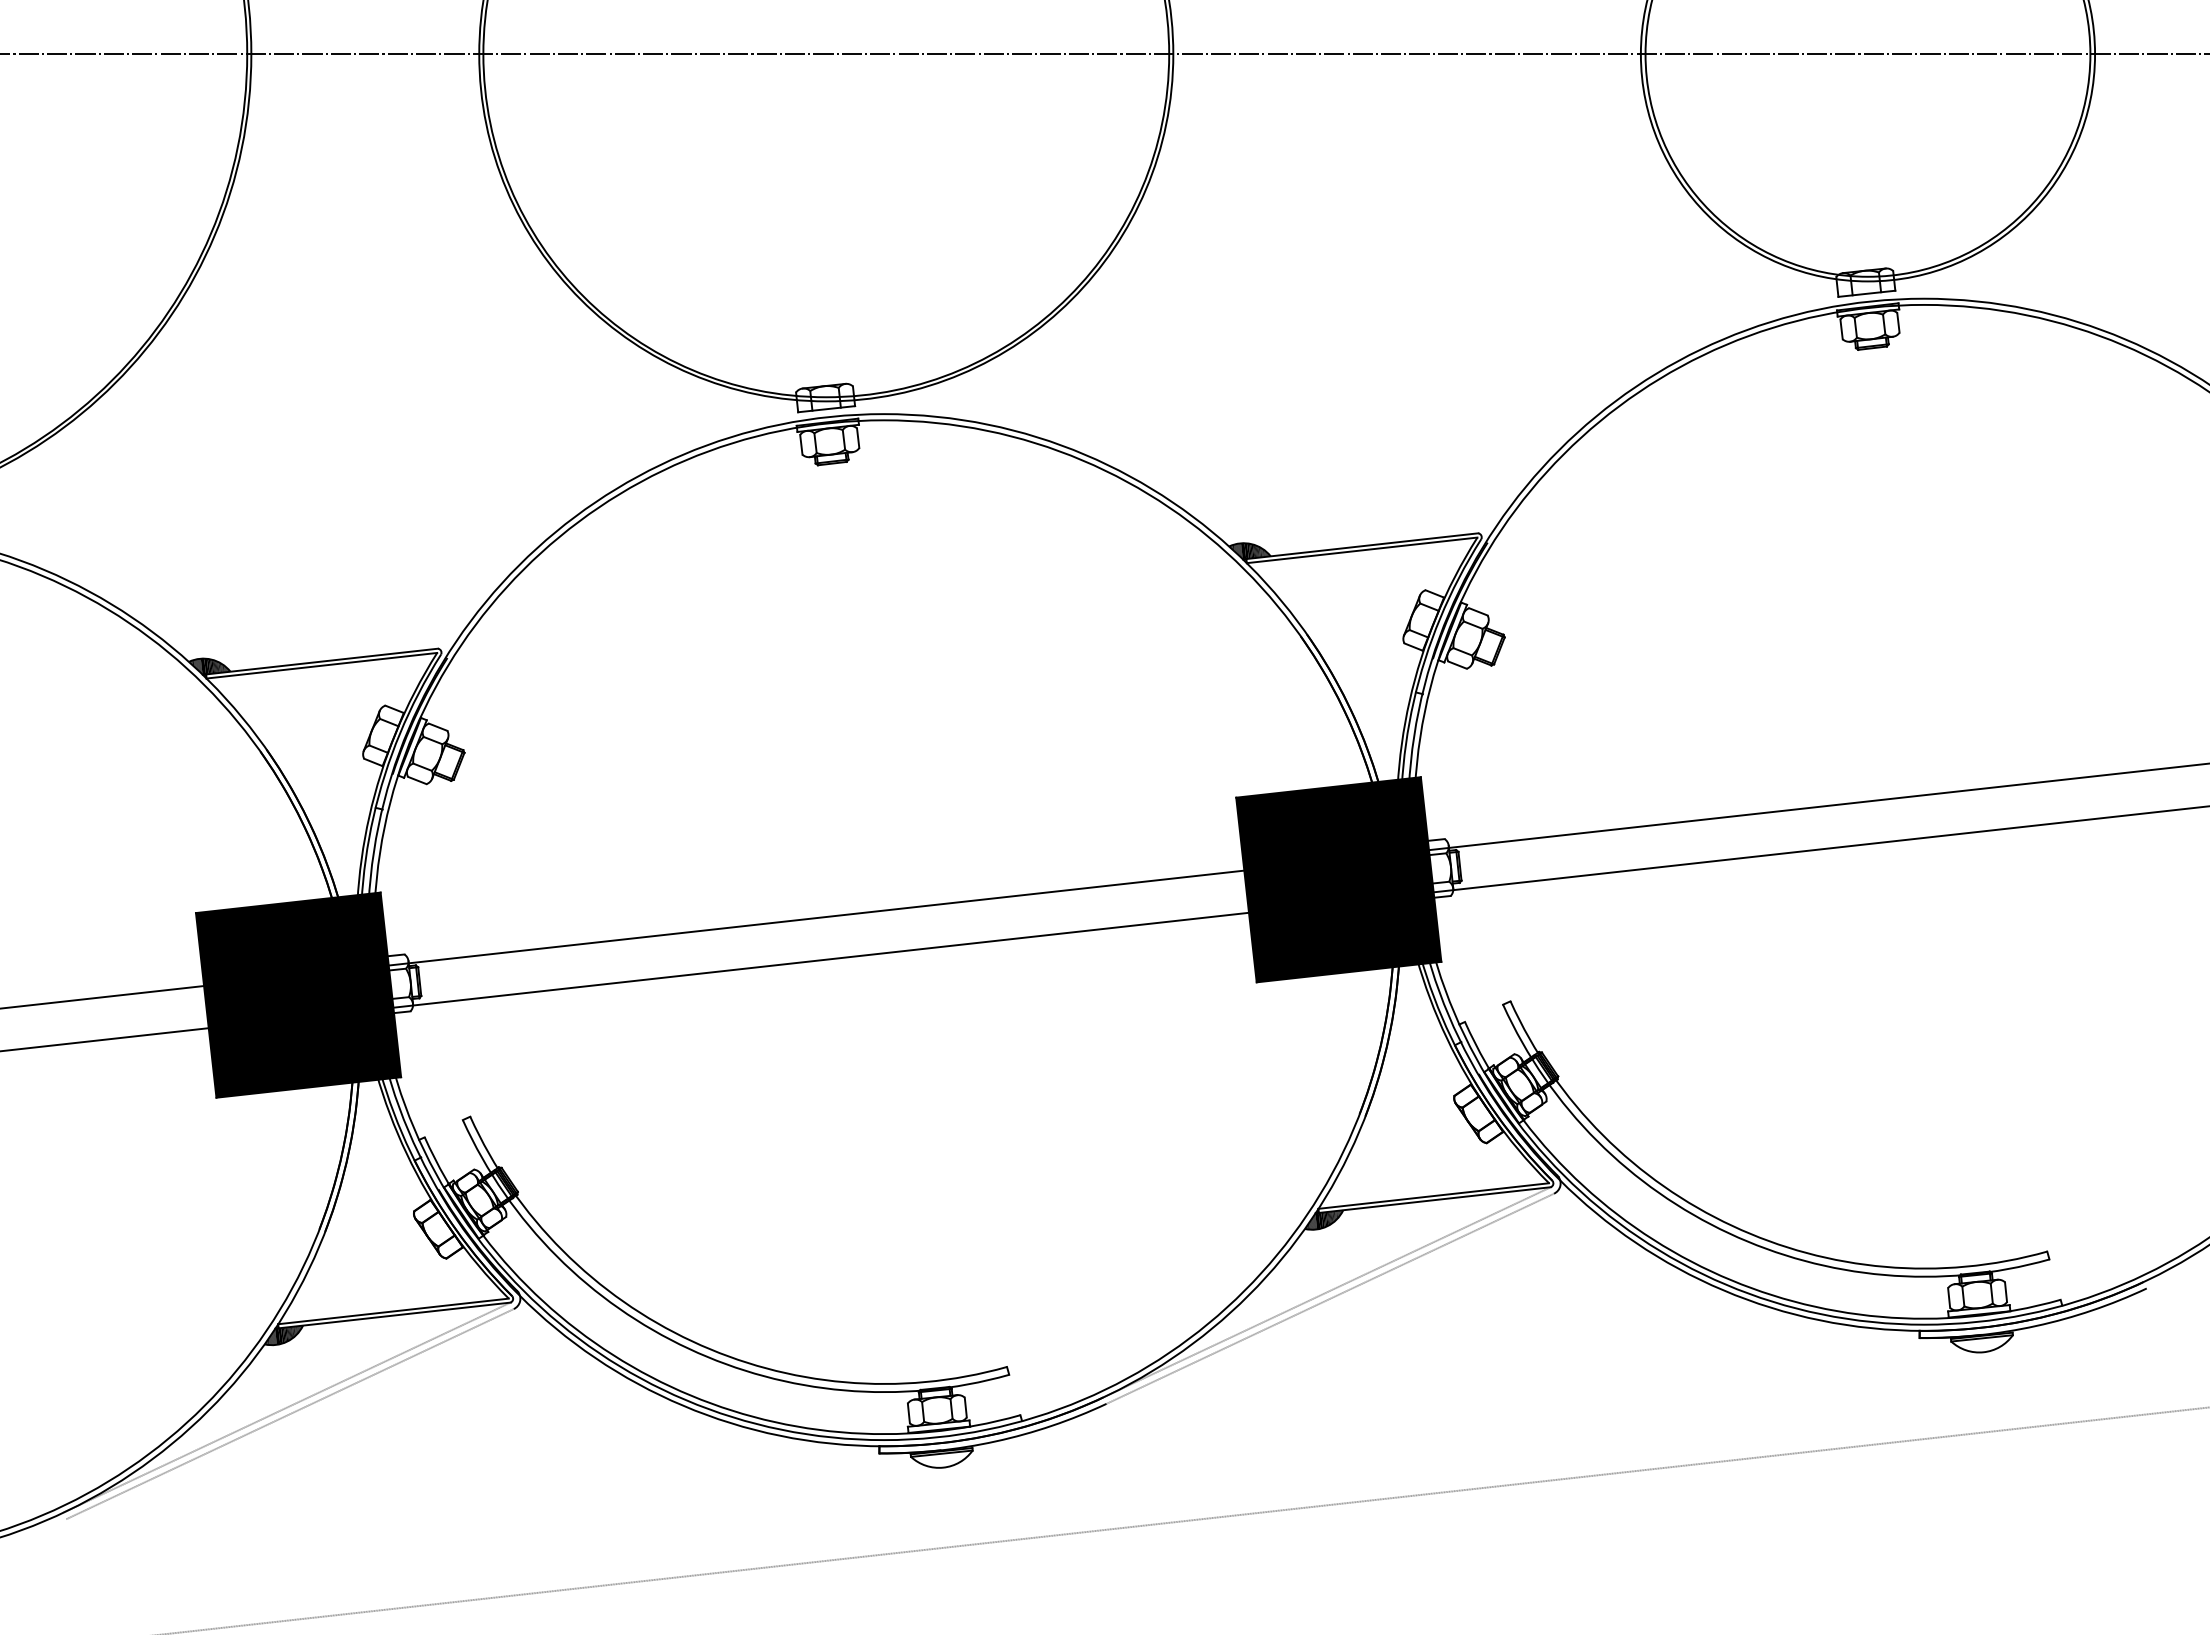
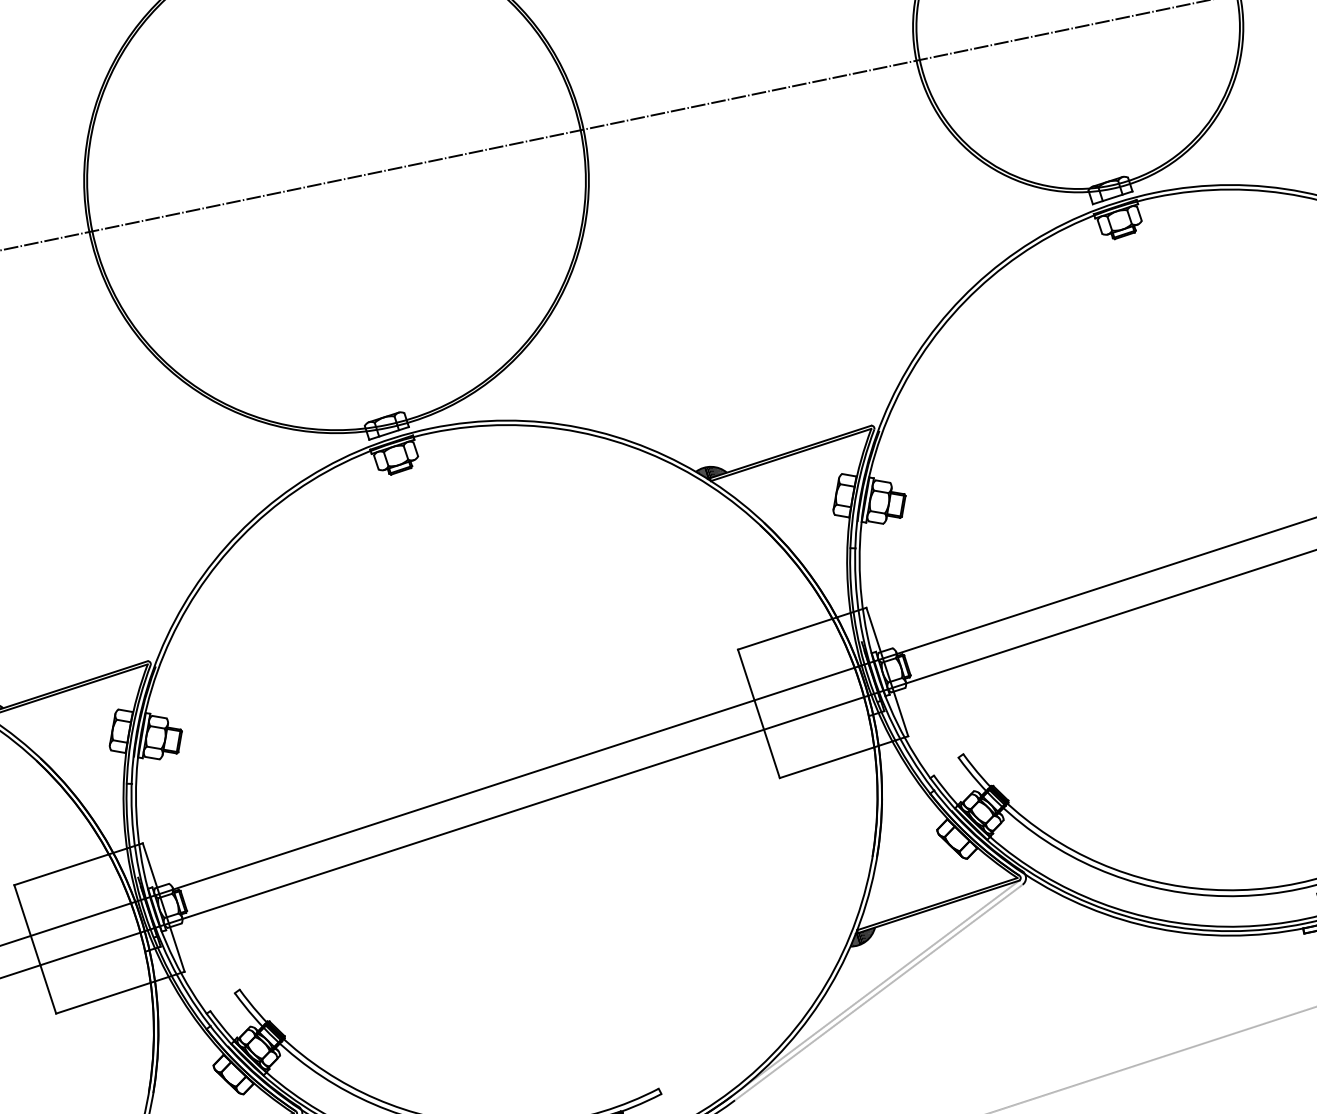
fill: (1338, 879) -> (822, 692), removed
fill: (298, 994) -> (99, 928), removed

